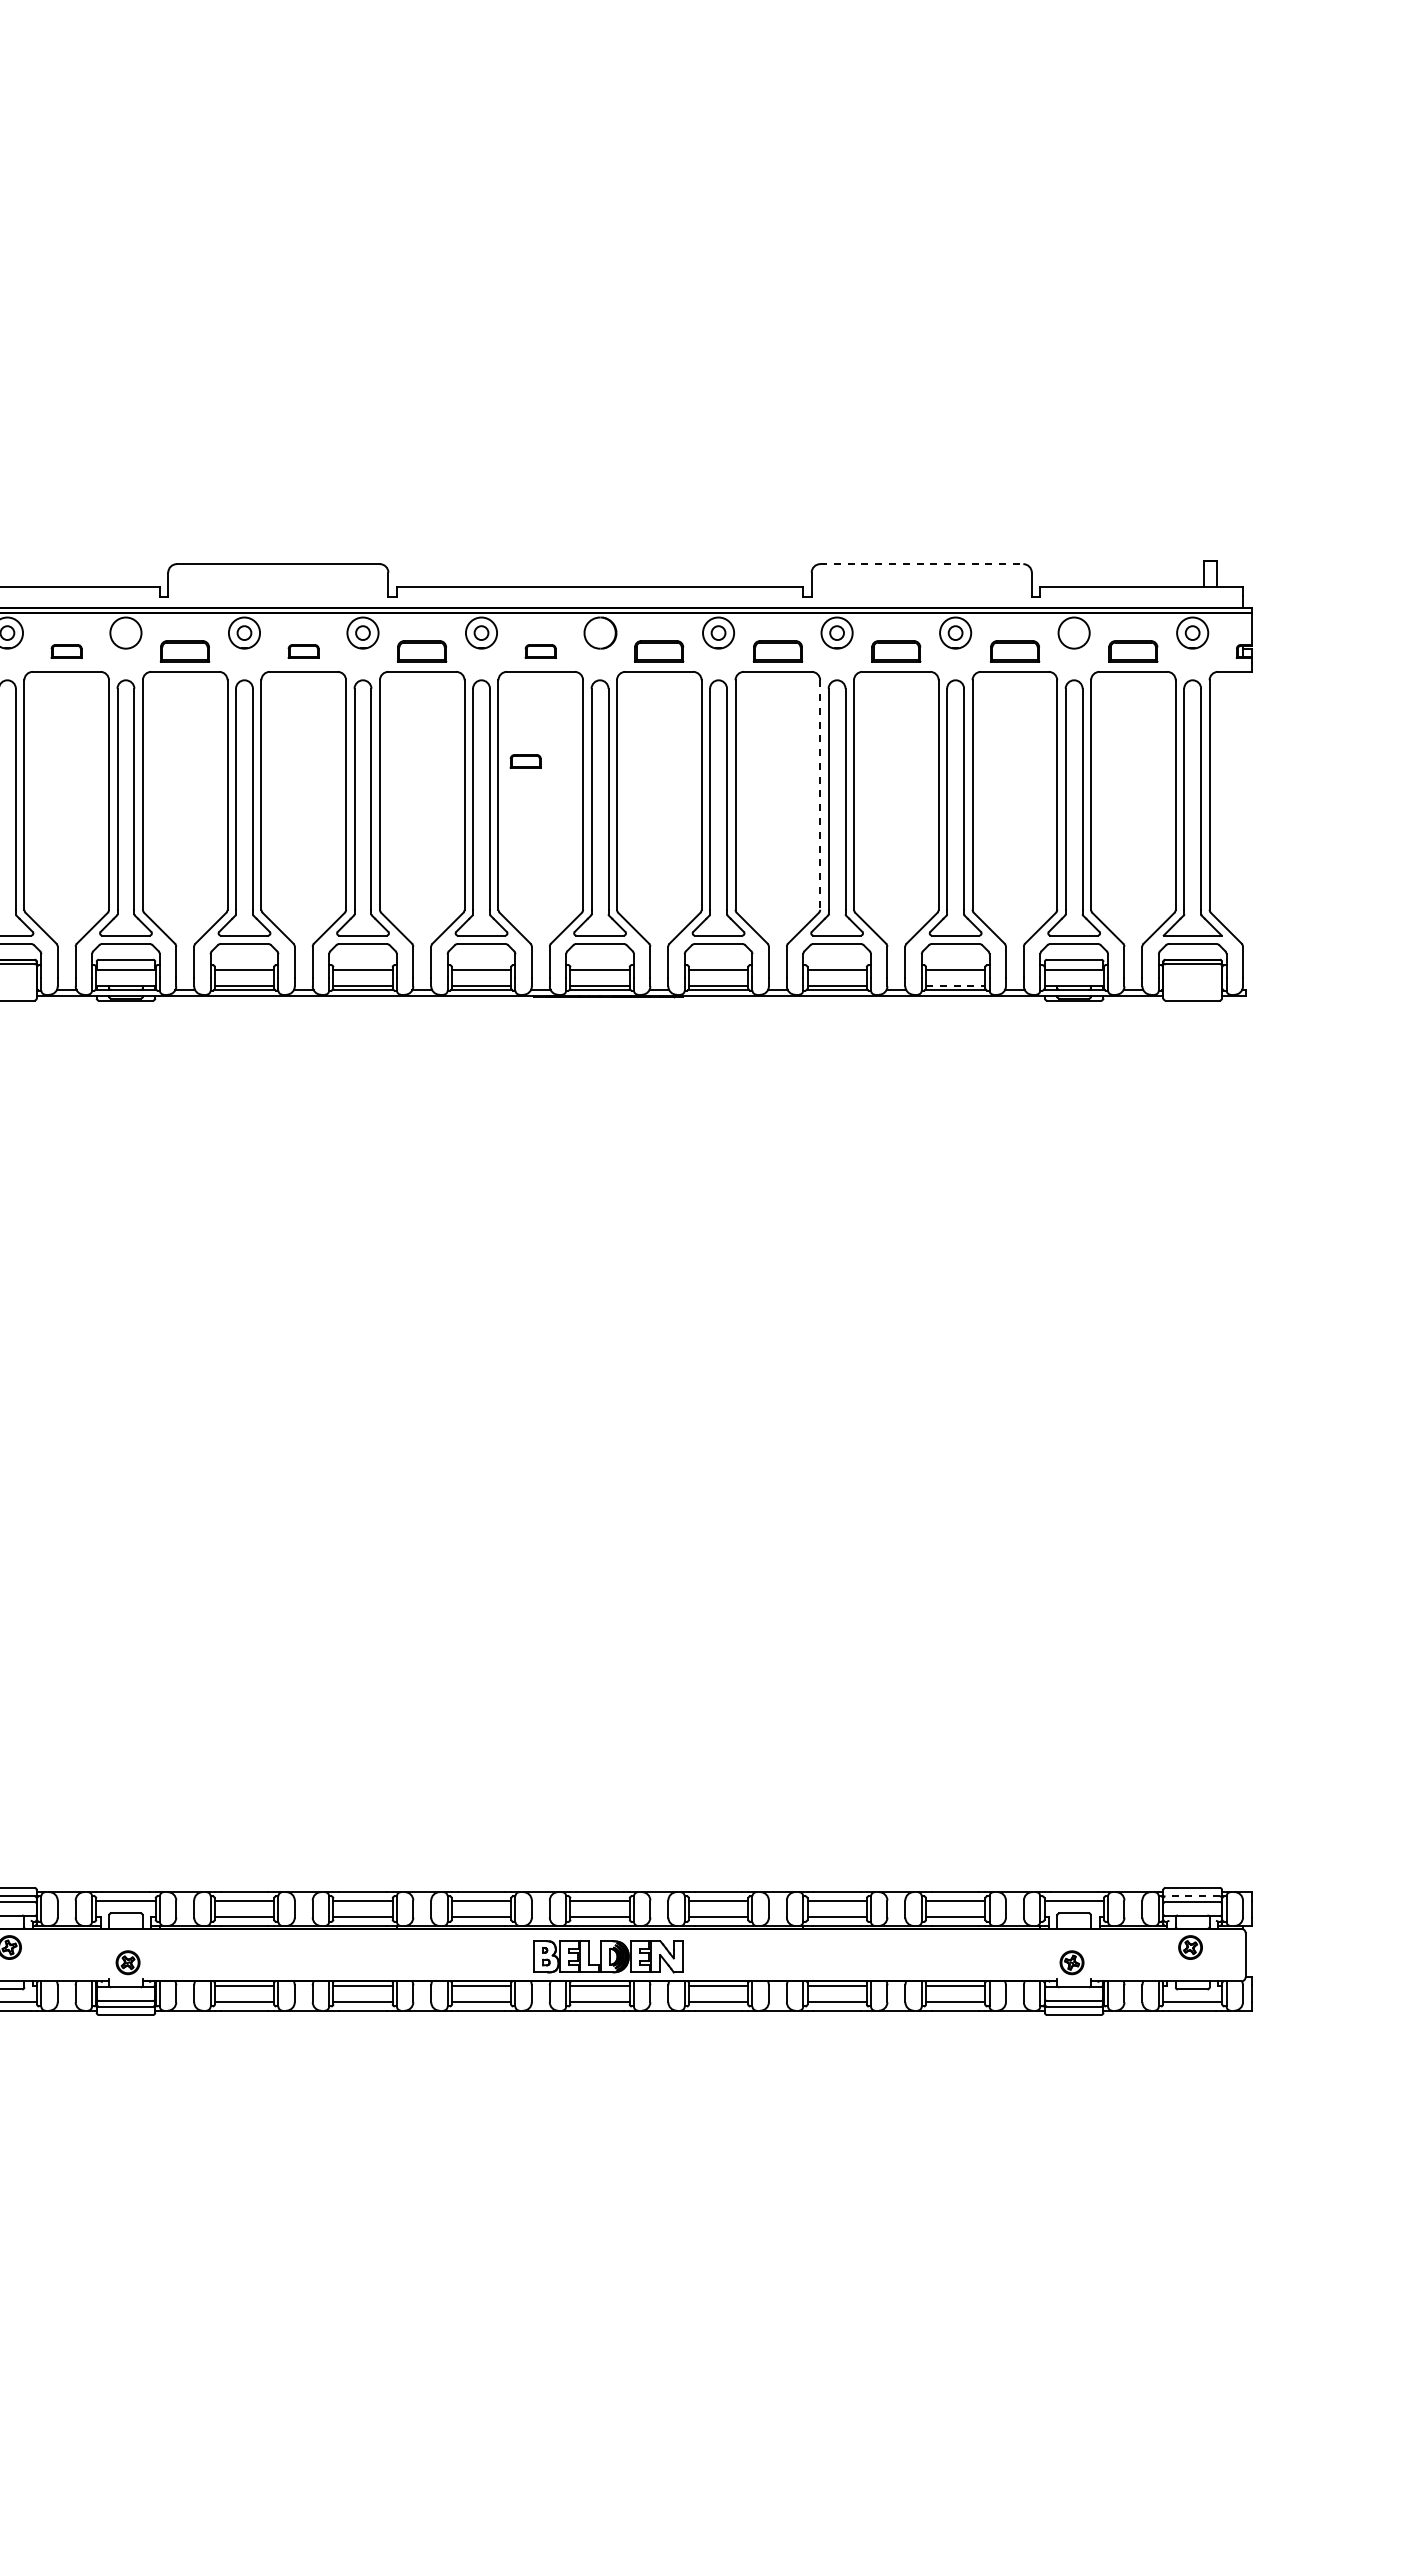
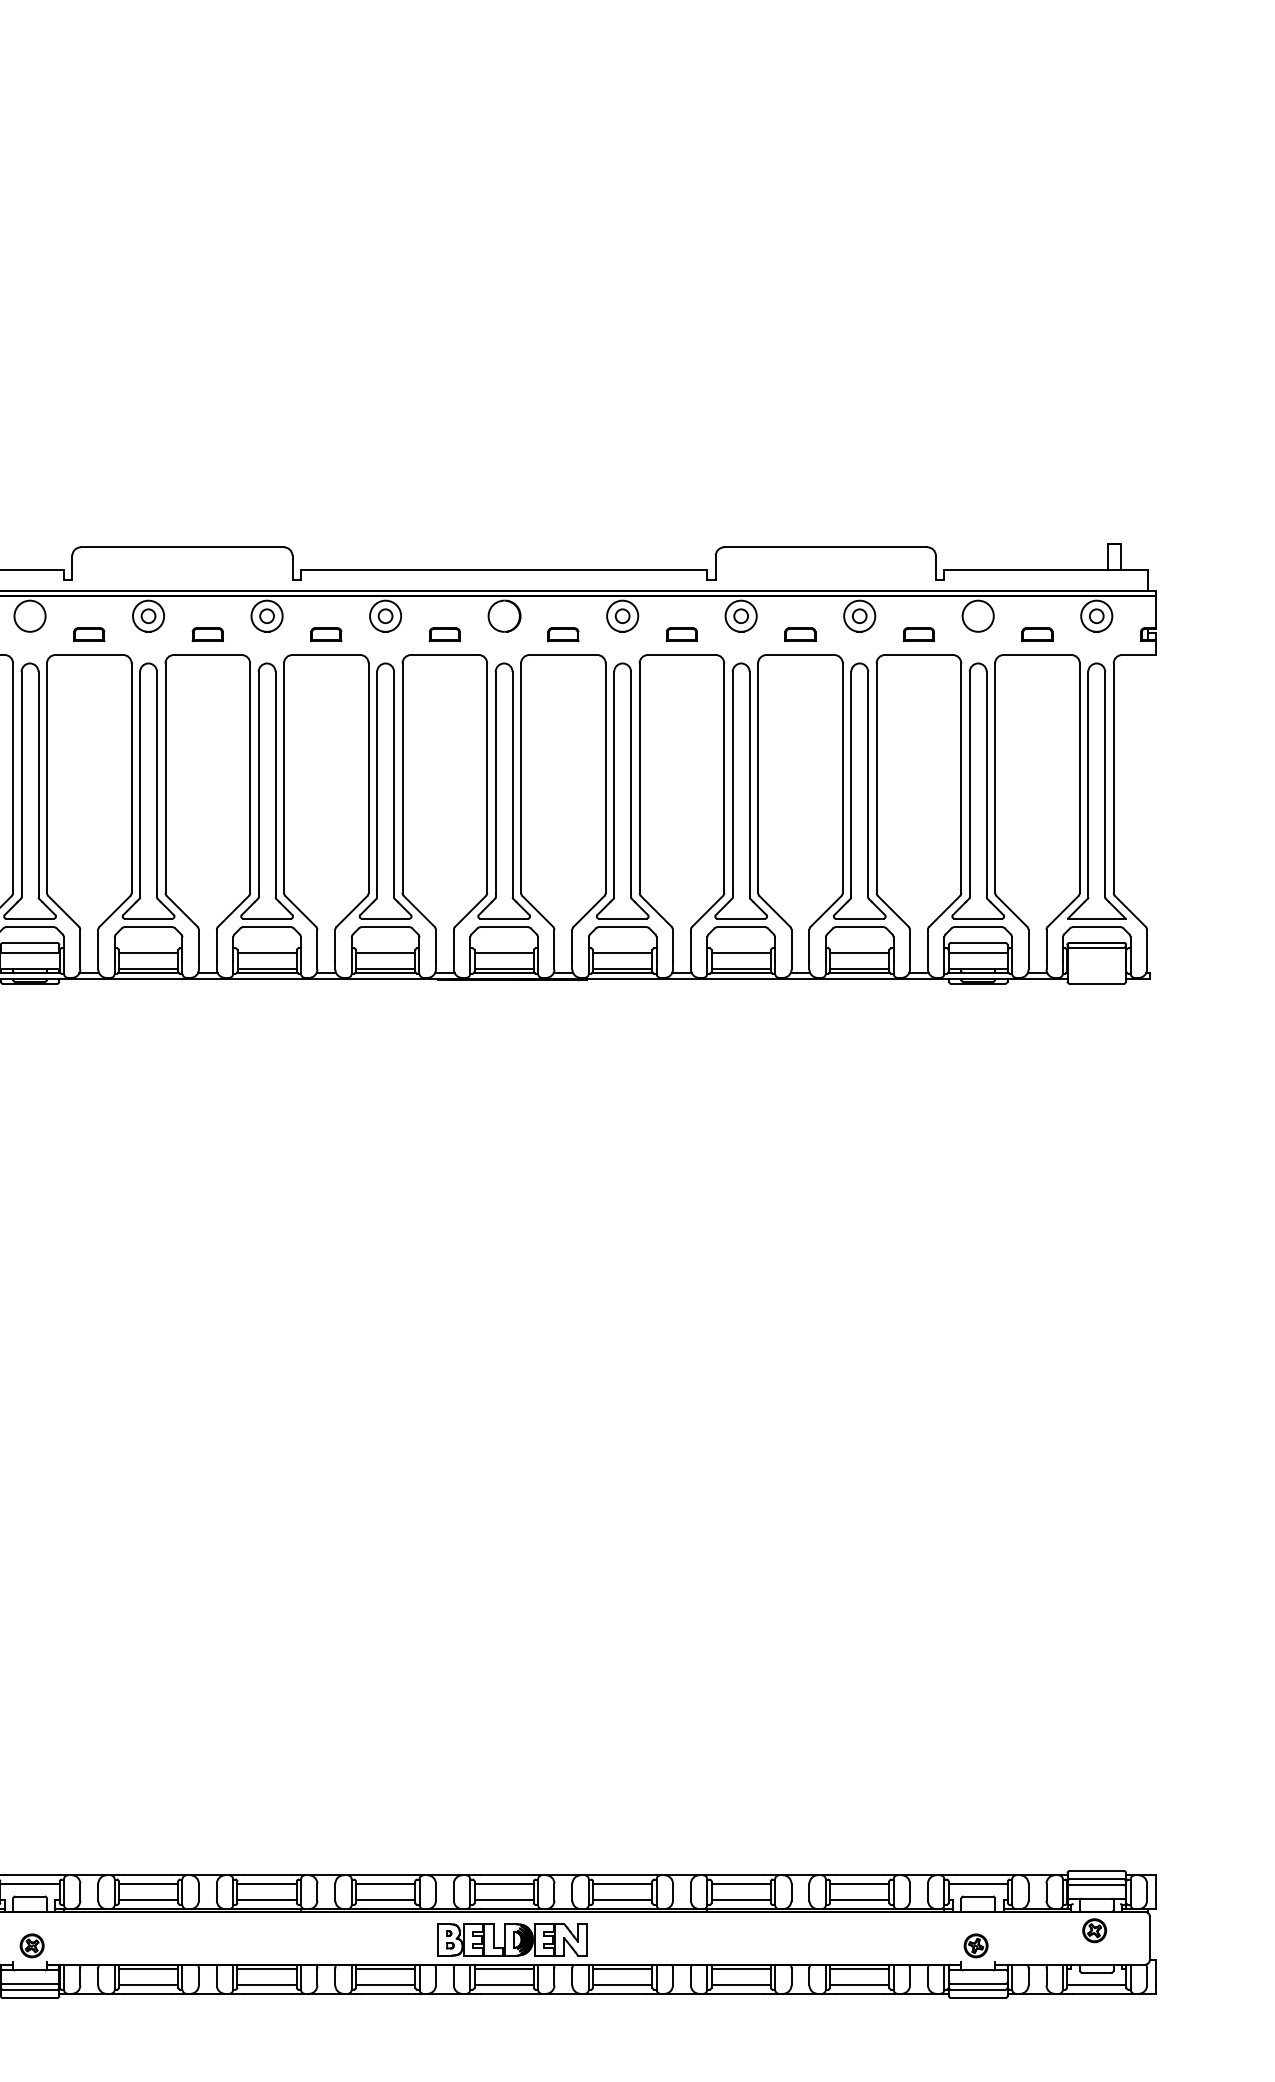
line: (921, 564) -> (825, 547), dashed -> solid
part: (185, 651) -> (89, 634), size x0.62
part: (422, 651) -> (326, 634), size x0.62
part: (659, 651) -> (563, 634), size x0.62
part: (777, 651) -> (681, 634), size x0.62
part: (896, 651) -> (800, 634), size x0.62
part: (1014, 651) -> (918, 634), size x0.62
part: (1133, 651) -> (1037, 634), size x0.62
part: (525, 761) -> (429, 744), removed
line: (820, 795) -> (724, 778), dashed -> solid
line: (955, 985) -> (859, 968), dashed -> solid
line: (1192, 1896) -> (1096, 1879), dashed -> solid

